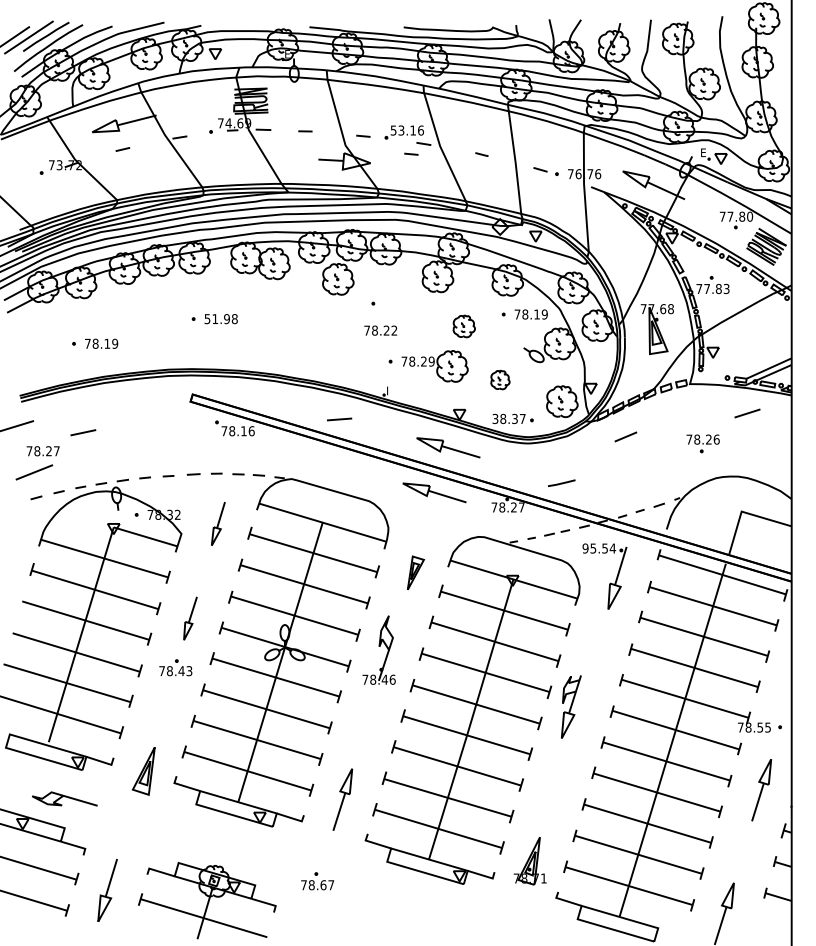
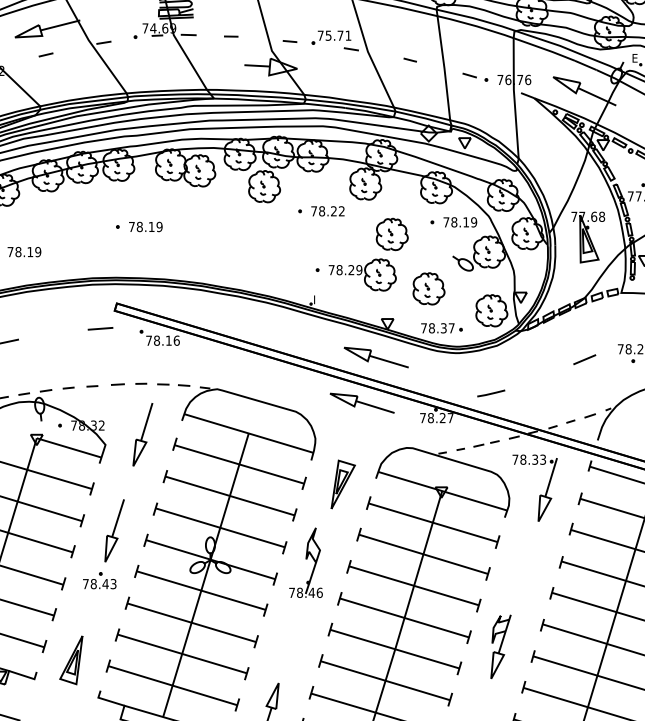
text: (407, 130) -> (334, 35), 53.16 -> 75.71
line: (411, 153) -> (338, 59), removed
text: (220, 319) -> (145, 227), 51.98 -> 78.19
part: (464, 326) -> (392, 234), size x1.43
text: (380, 330) -> (327, 211), moved
part: (500, 379) -> (429, 288), size x1.67
text: (495, 418) -> (424, 327), 38.37 -> 78.37
line: (339, 419) -> (100, 328), moved
line: (625, 436) -> (584, 359), moved
part: (218, 523) -> (143, 434), size x1.43
text: (599, 548) -> (529, 459), 95.54 -> 78.33
part: (415, 572) -> (342, 484), size x1.43
part: (190, 618) -> (114, 530), size x1.43
part: (570, 706) -> (500, 646), moved
part: (143, 771) -> (71, 660), moved

